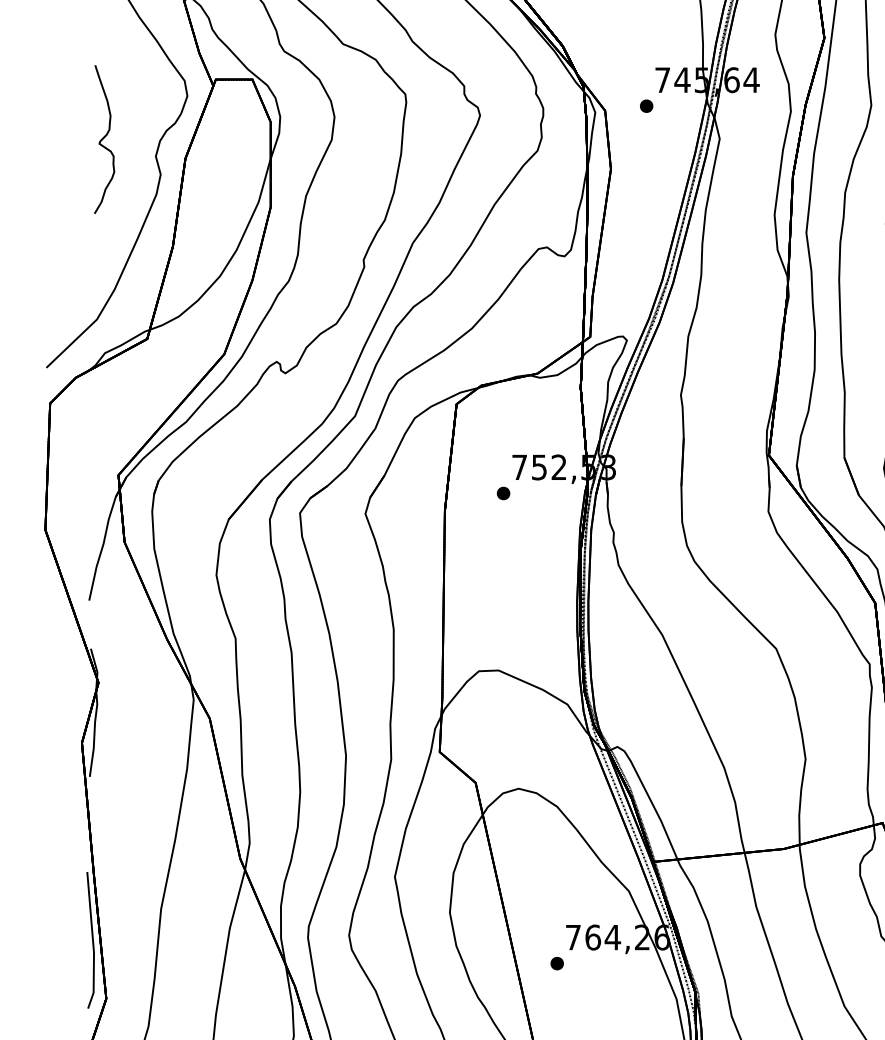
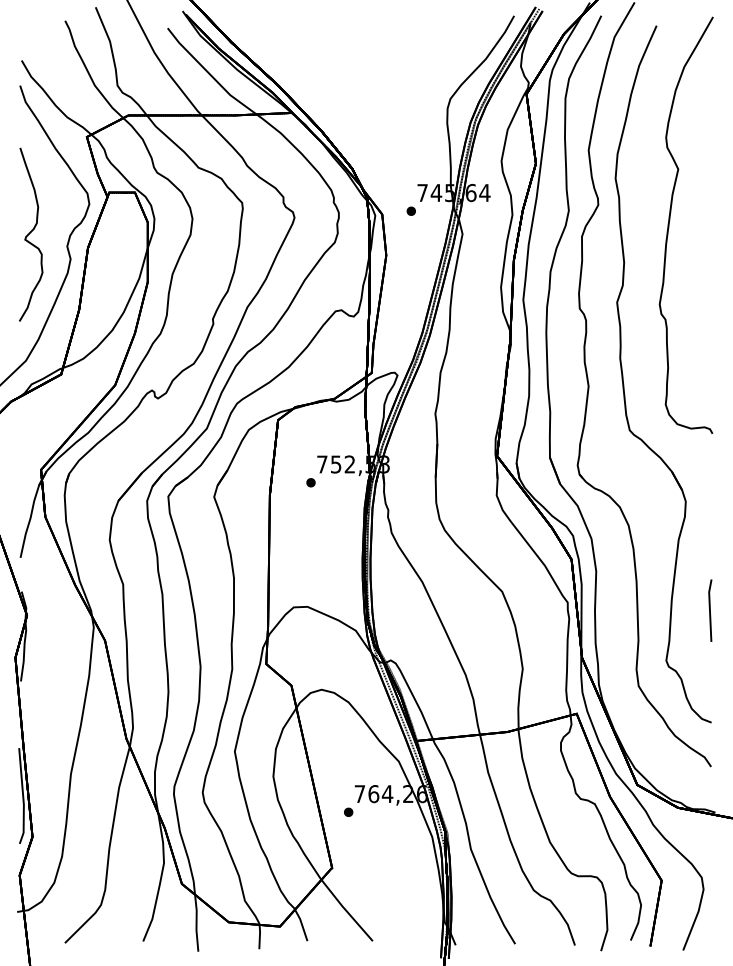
part: (104, 139) -> (31, 234), size x1.67

